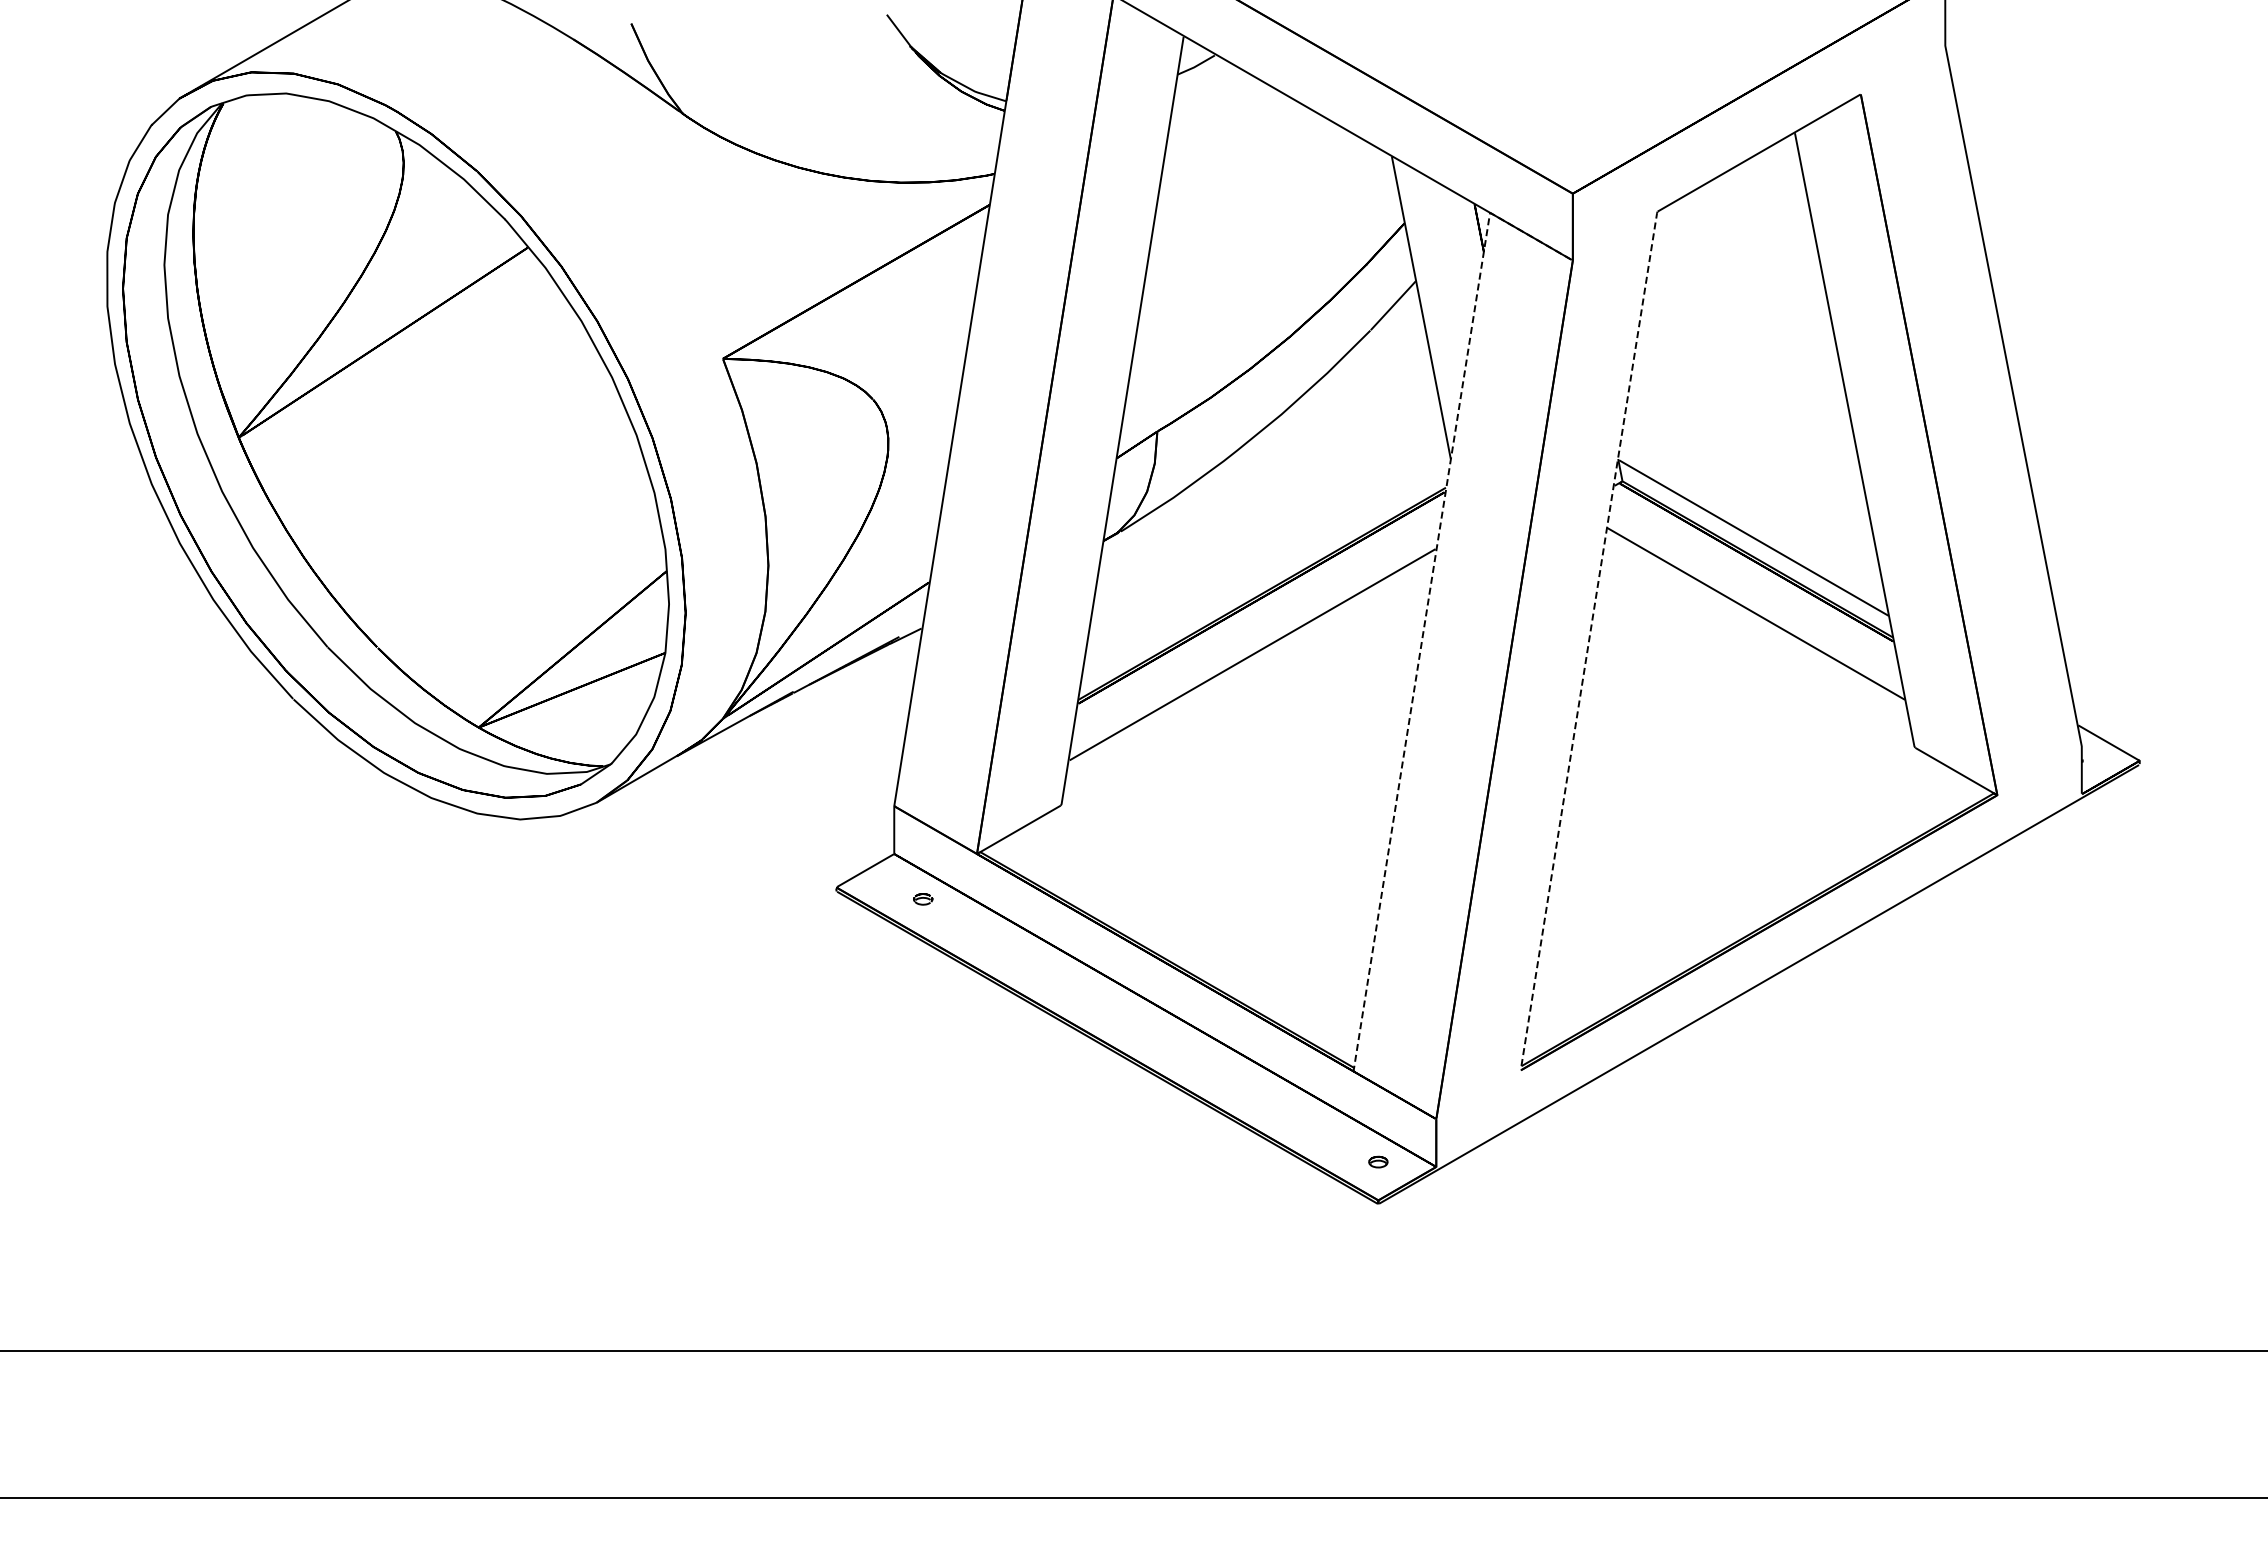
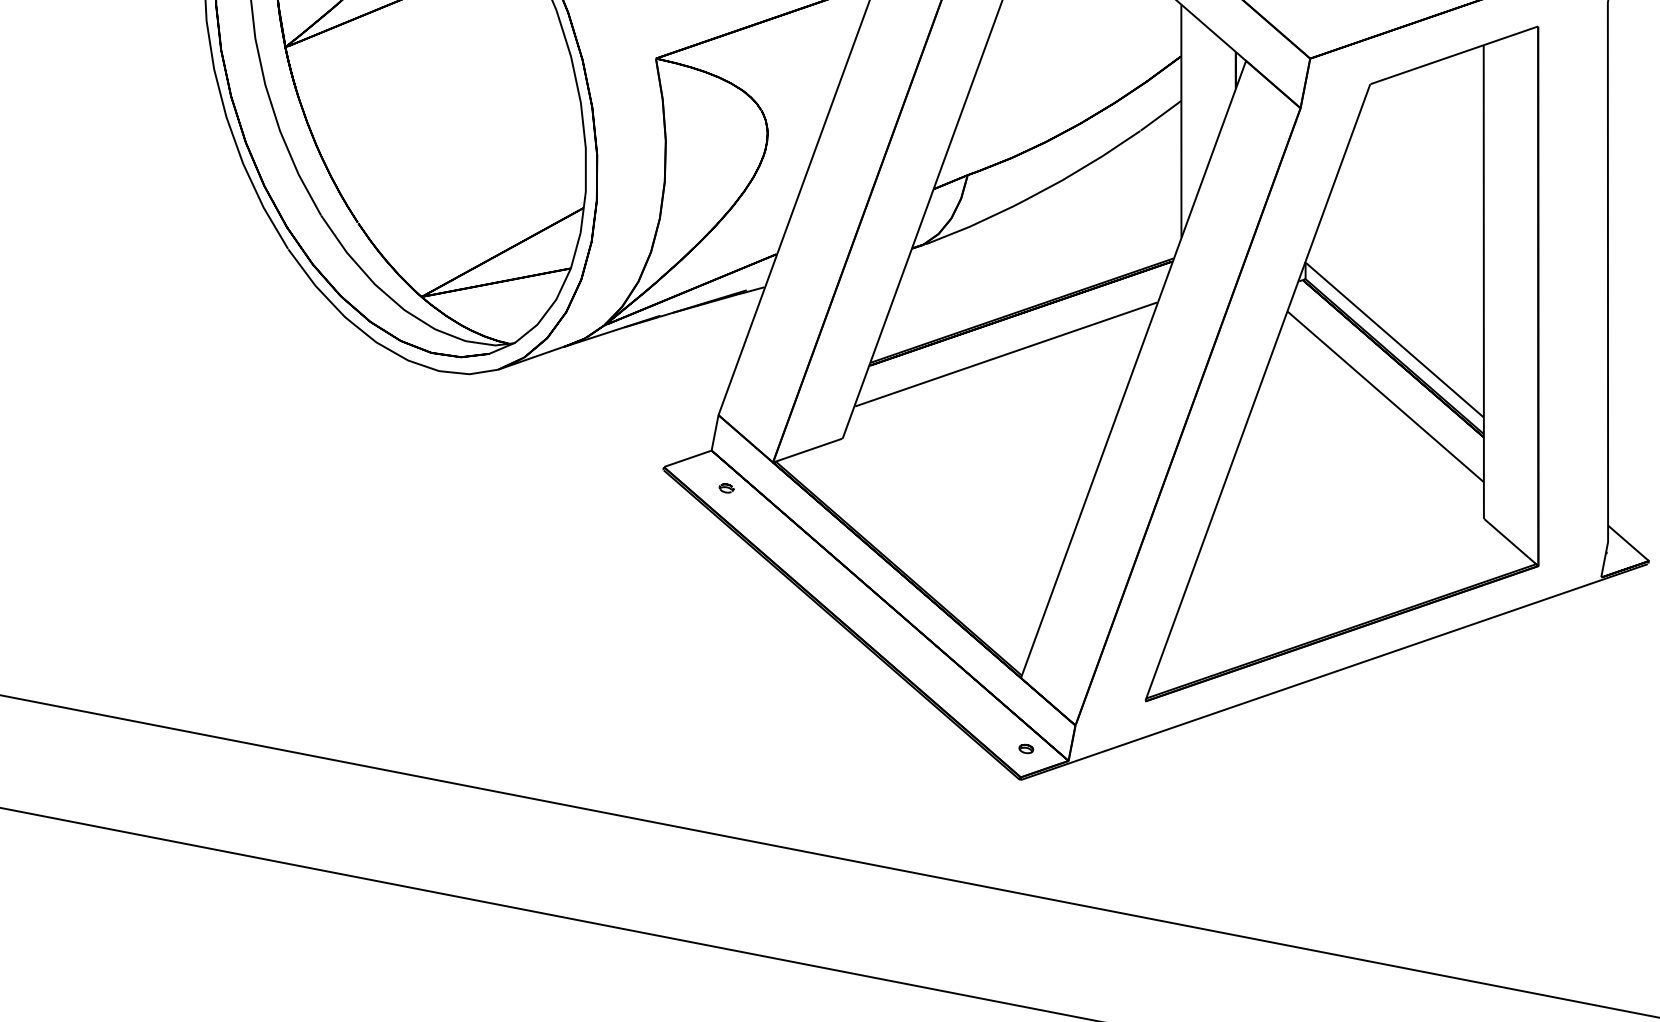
line: (1429, 594) -> (1146, 335), dashed -> solid
line: (1589, 639) -> (1258, 391), dashed -> solid

